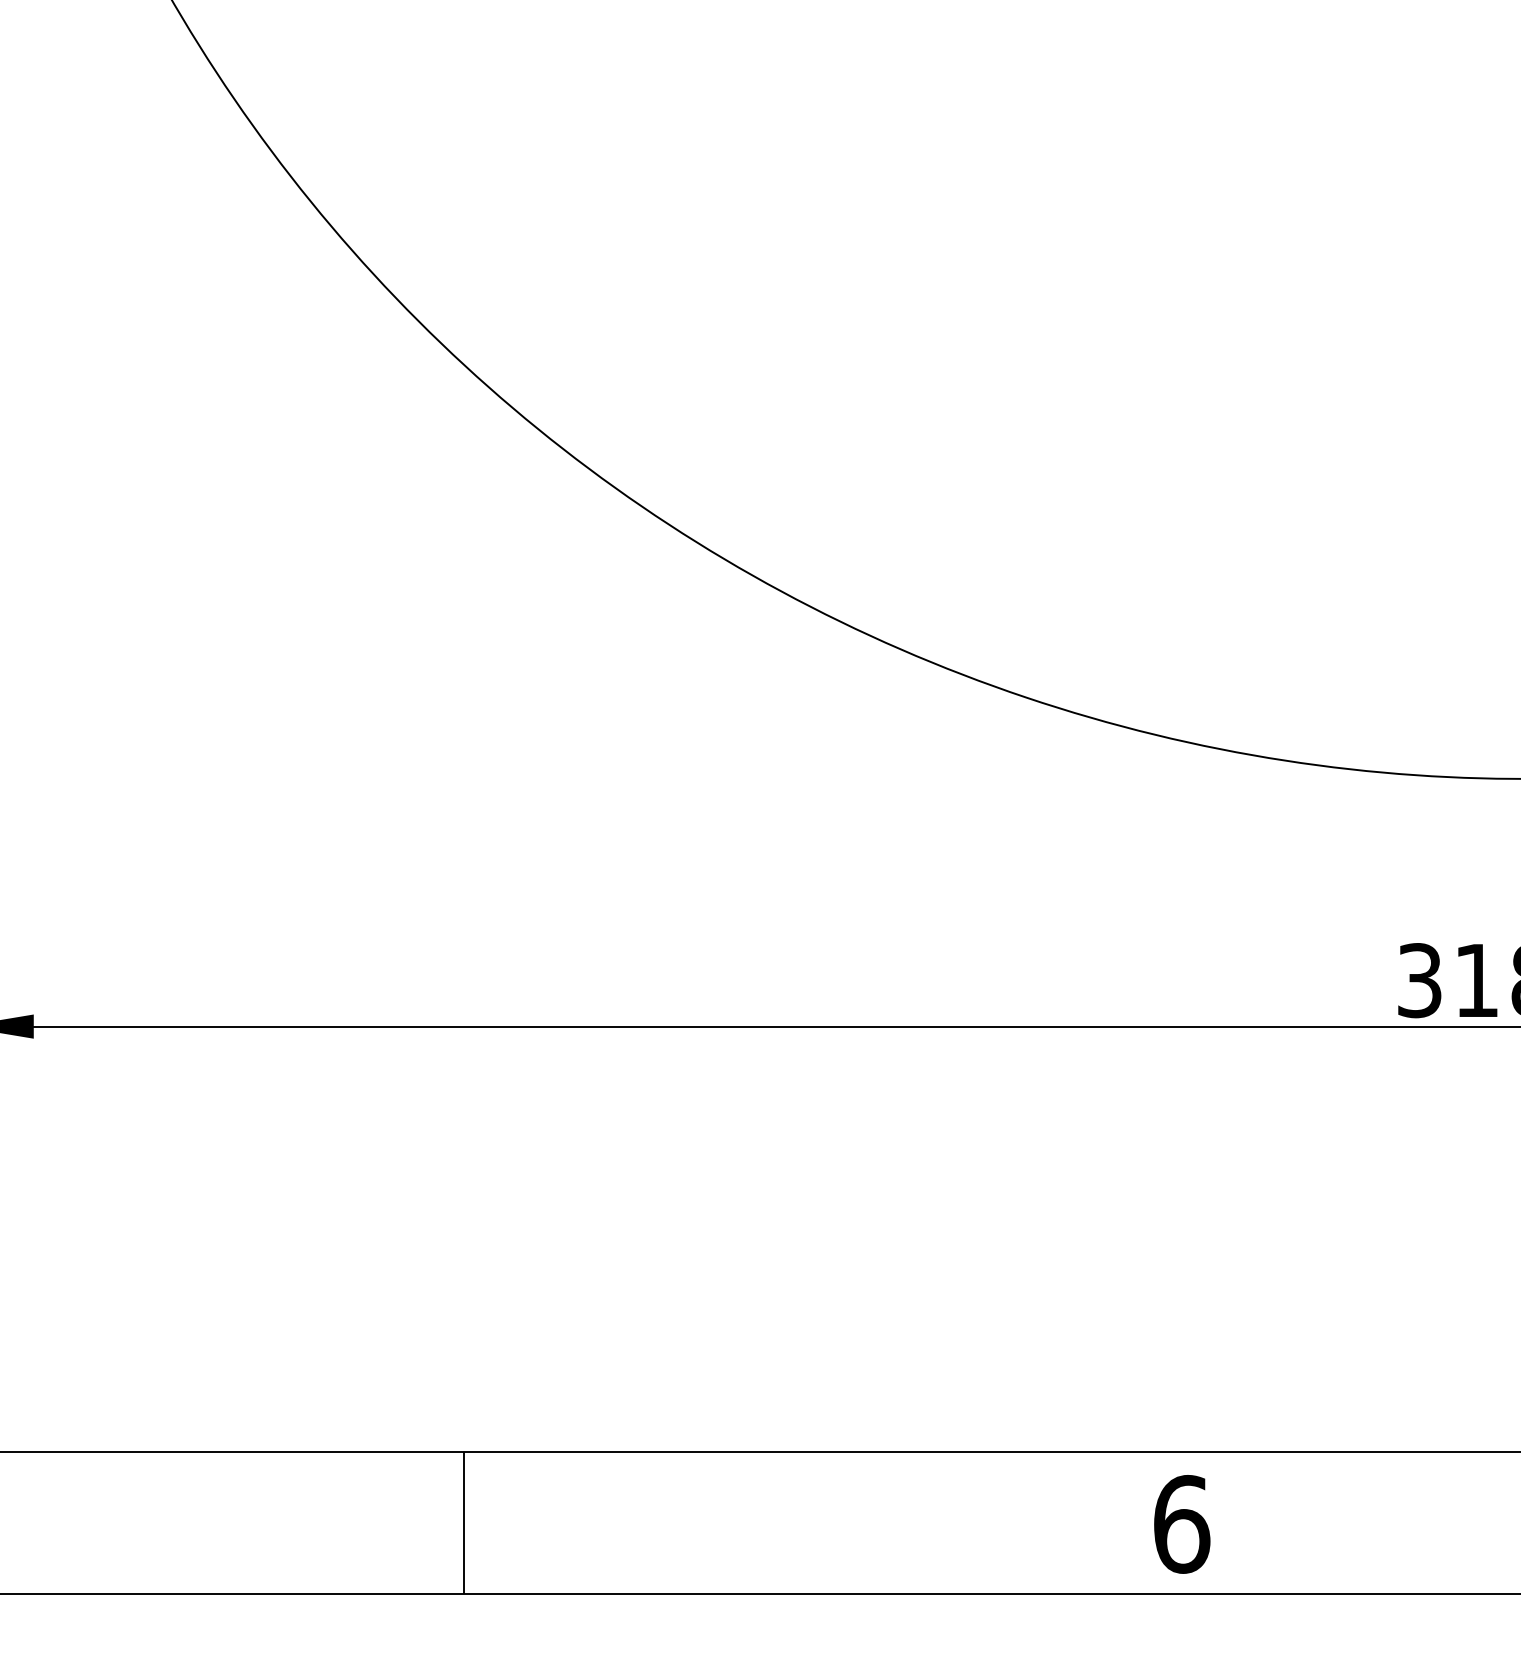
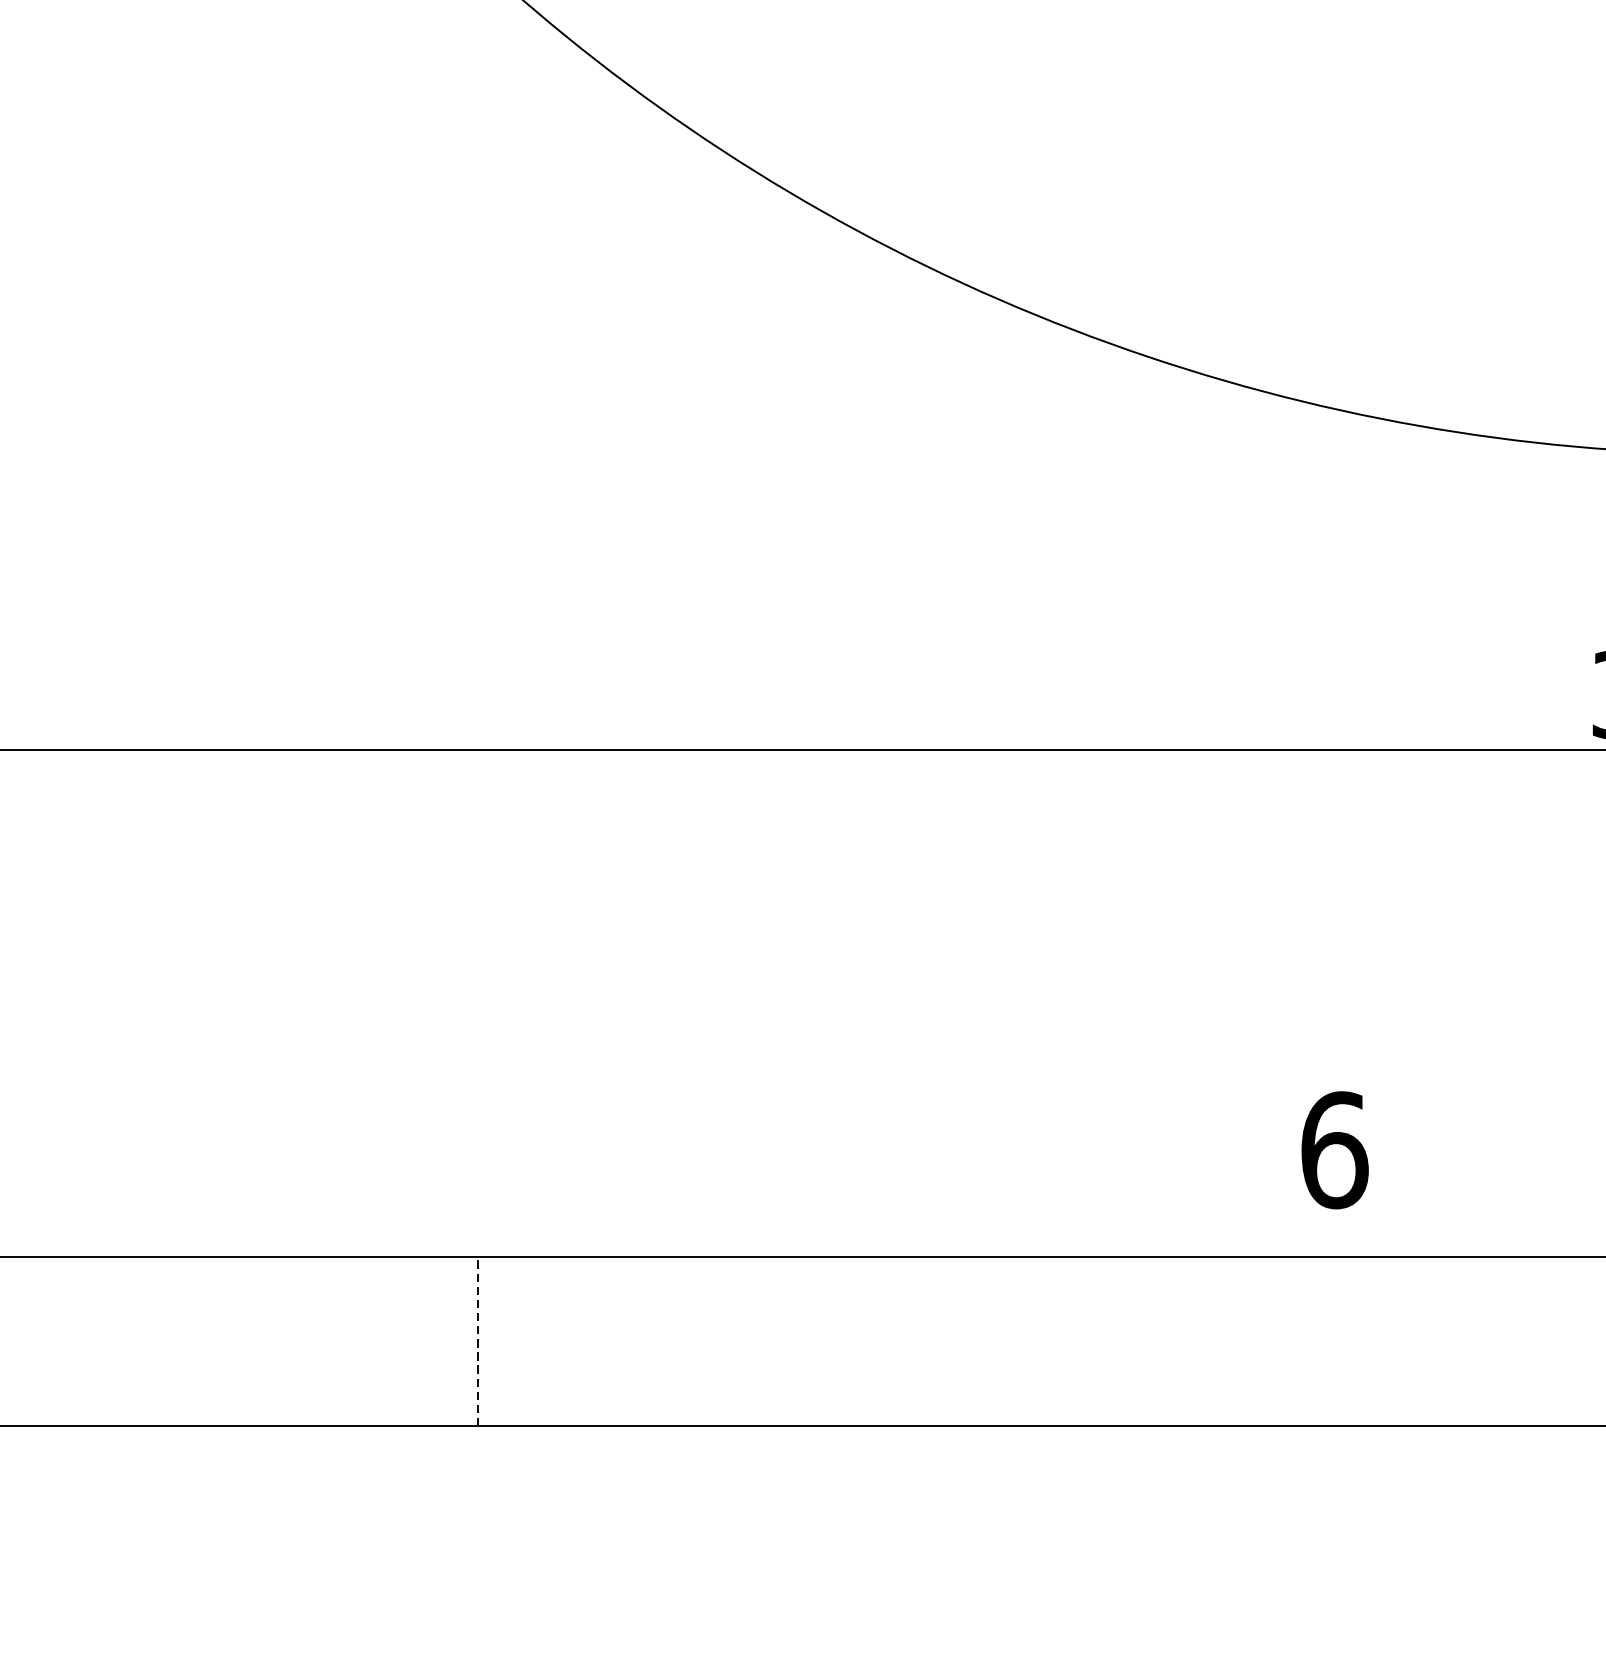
line: (463, 1522) -> (477, 1341), solid -> dashed
text: (1182, 1524) -> (1335, 1150), moved

